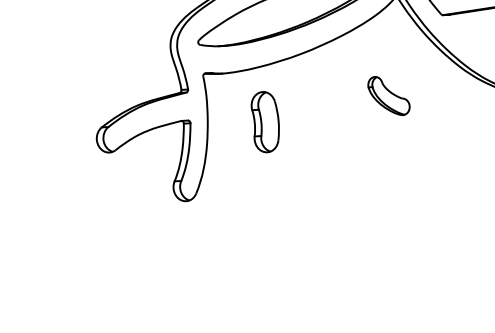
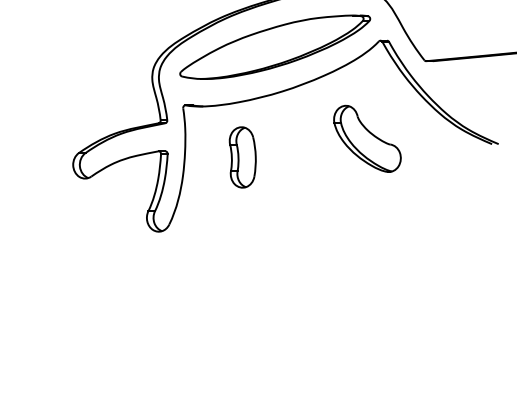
part: (389, 95) -> (367, 138), size x1.67

